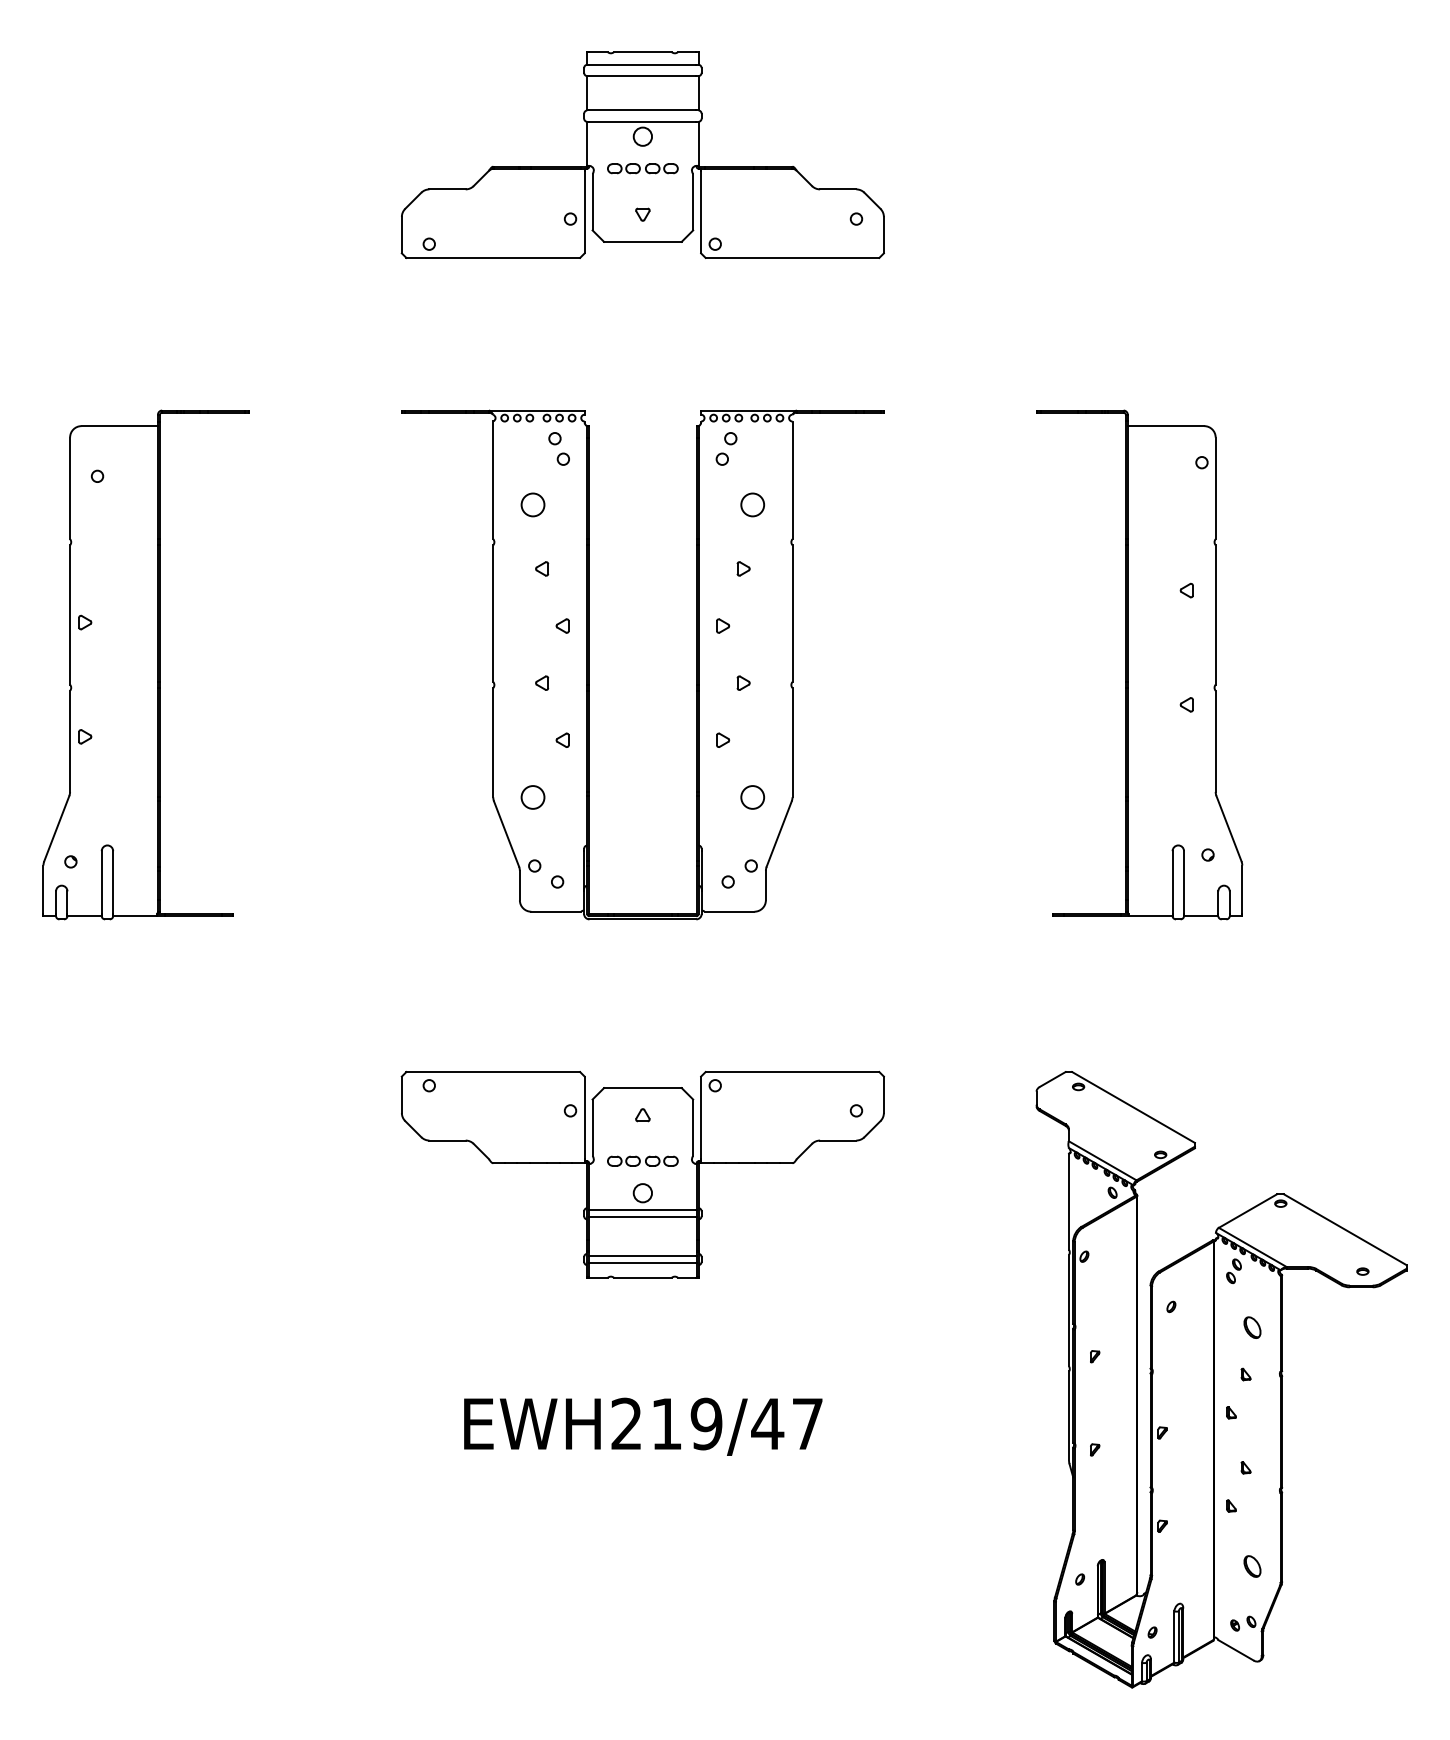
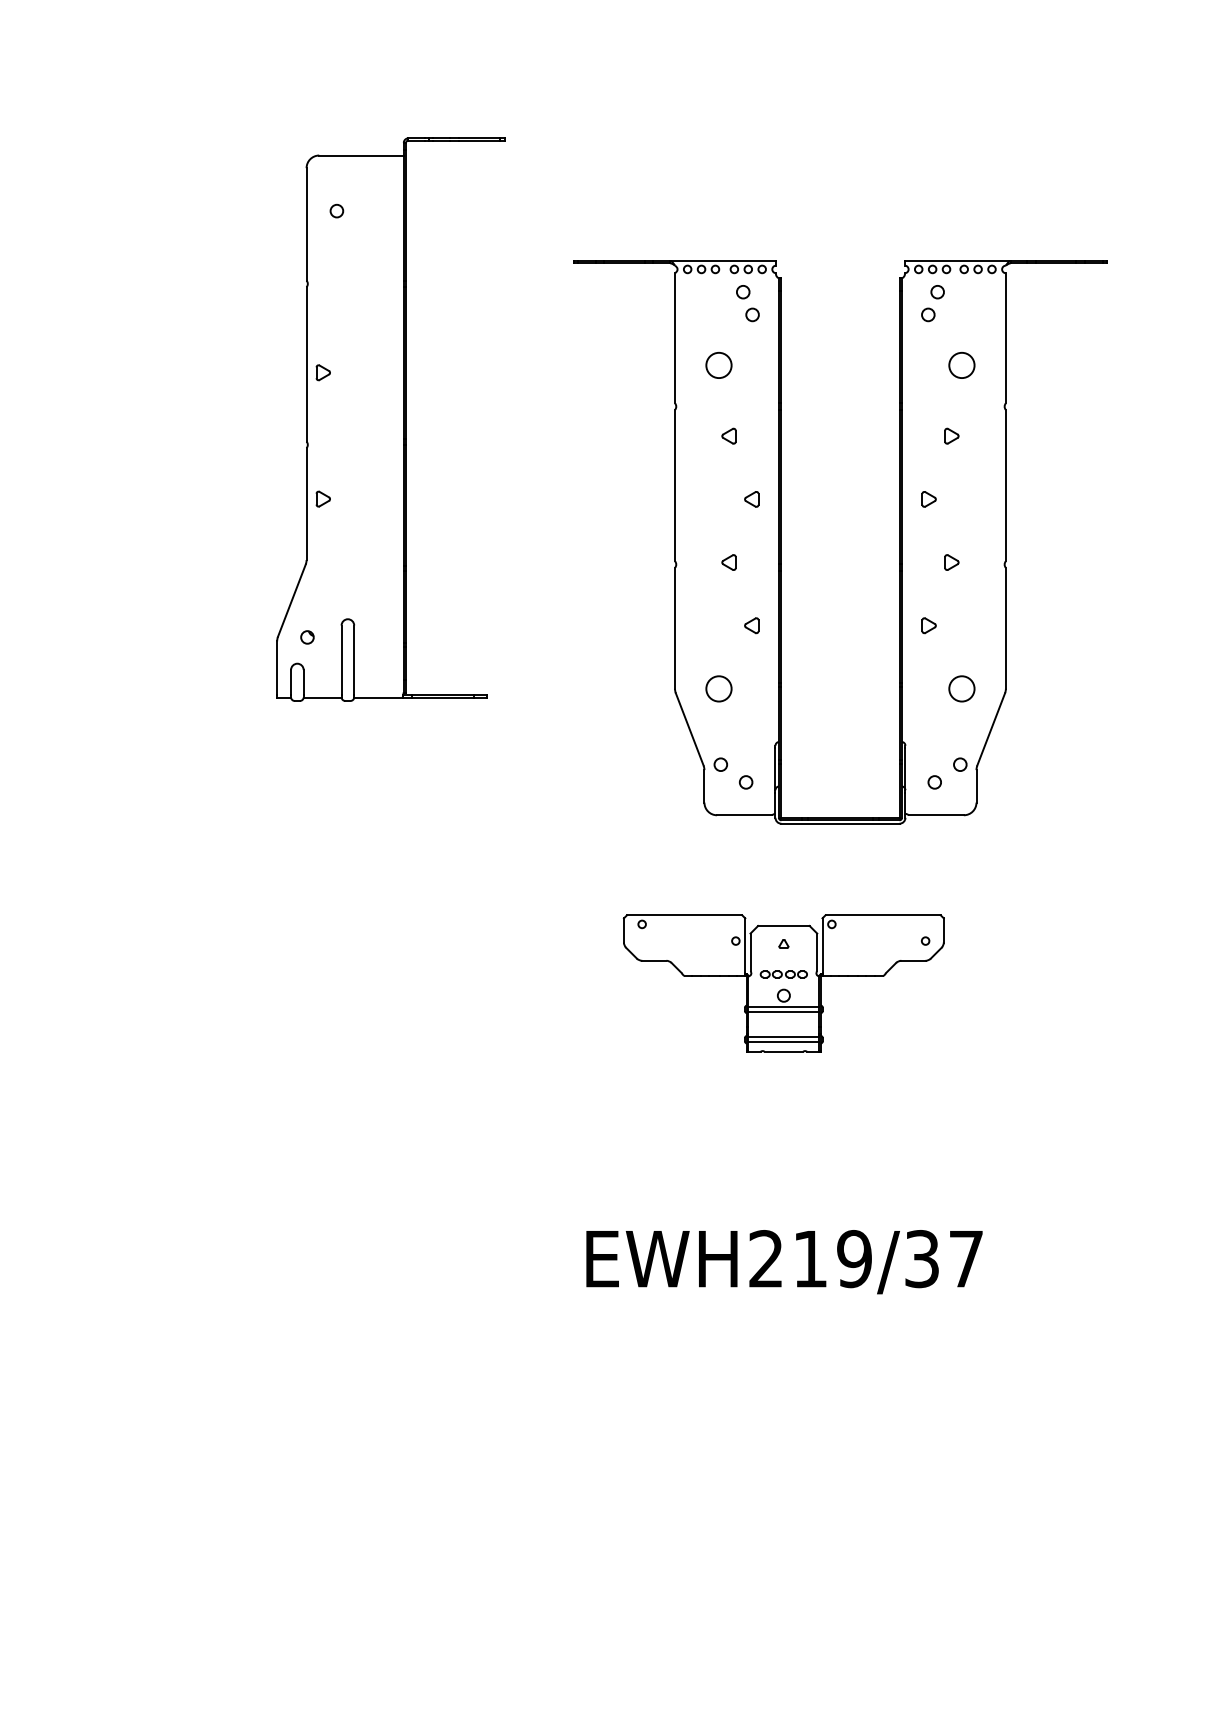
part: (145, 664) -> (389, 419), moved
part: (589, 664) -> (781, 541), moved
part: (642, 1174) -> (783, 983), size x0.6
text: (767, 1423) -> (921, 1258), EWH219/47 -> EWH219/37

